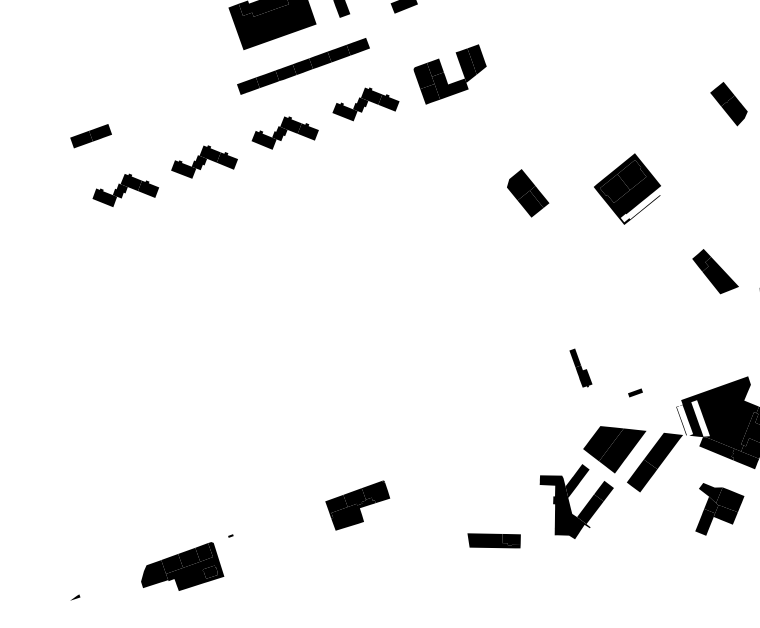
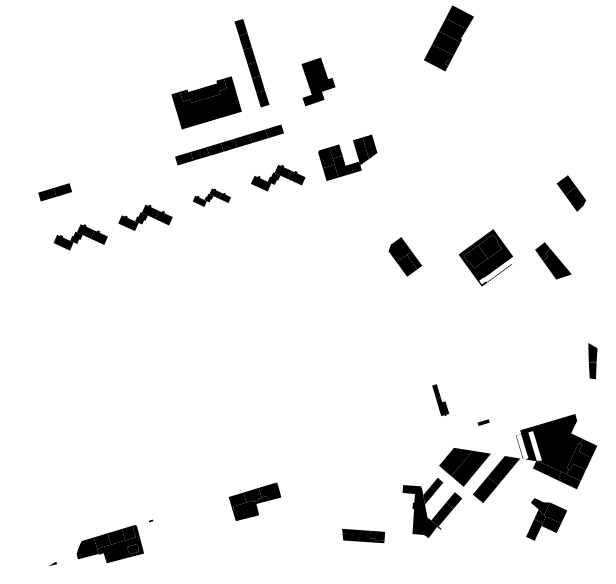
part: (284, 132) -> (211, 197), size x0.7
part: (715, 270) -> (553, 260), moved
part: (74, 598) -> (52, 564), moved

